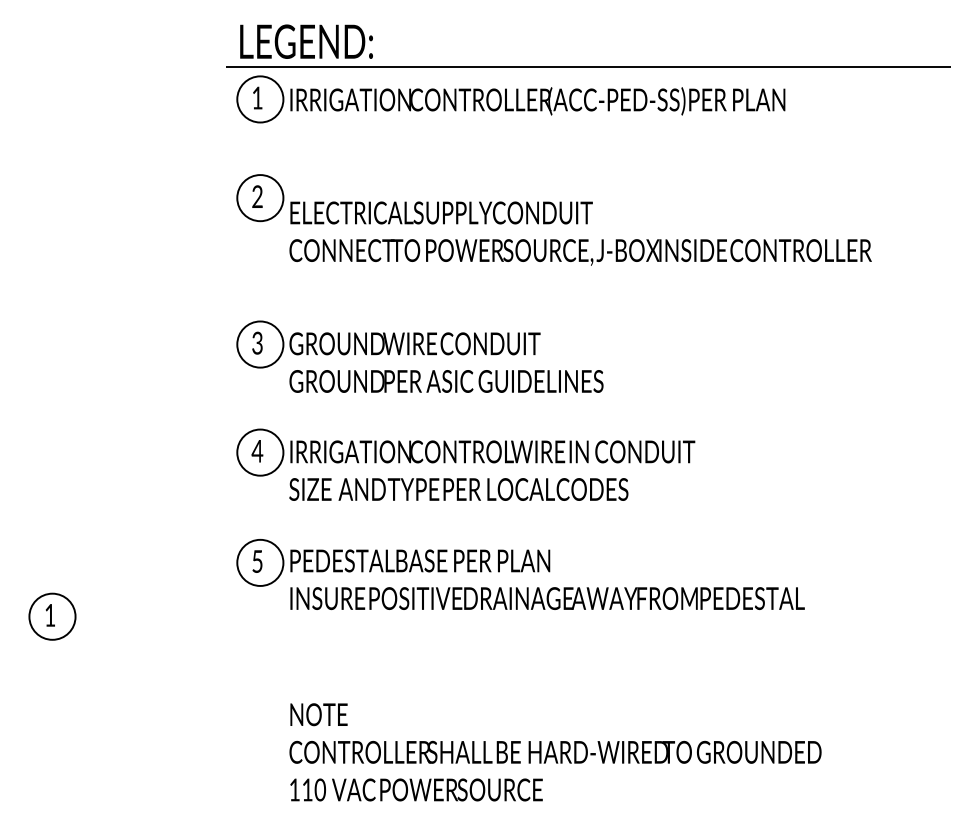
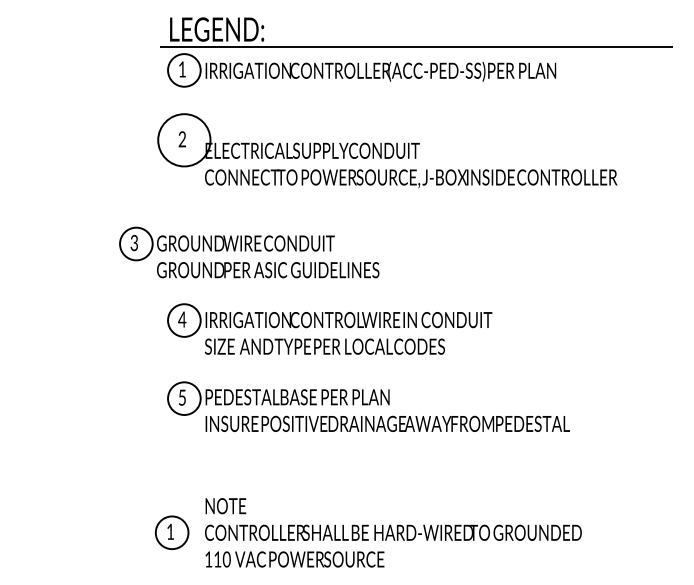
circle: (260, 196) -> (184, 139), size x1.6
part: (420, 356) -> (249, 252), moved
part: (51, 616) -> (171, 532), moved

